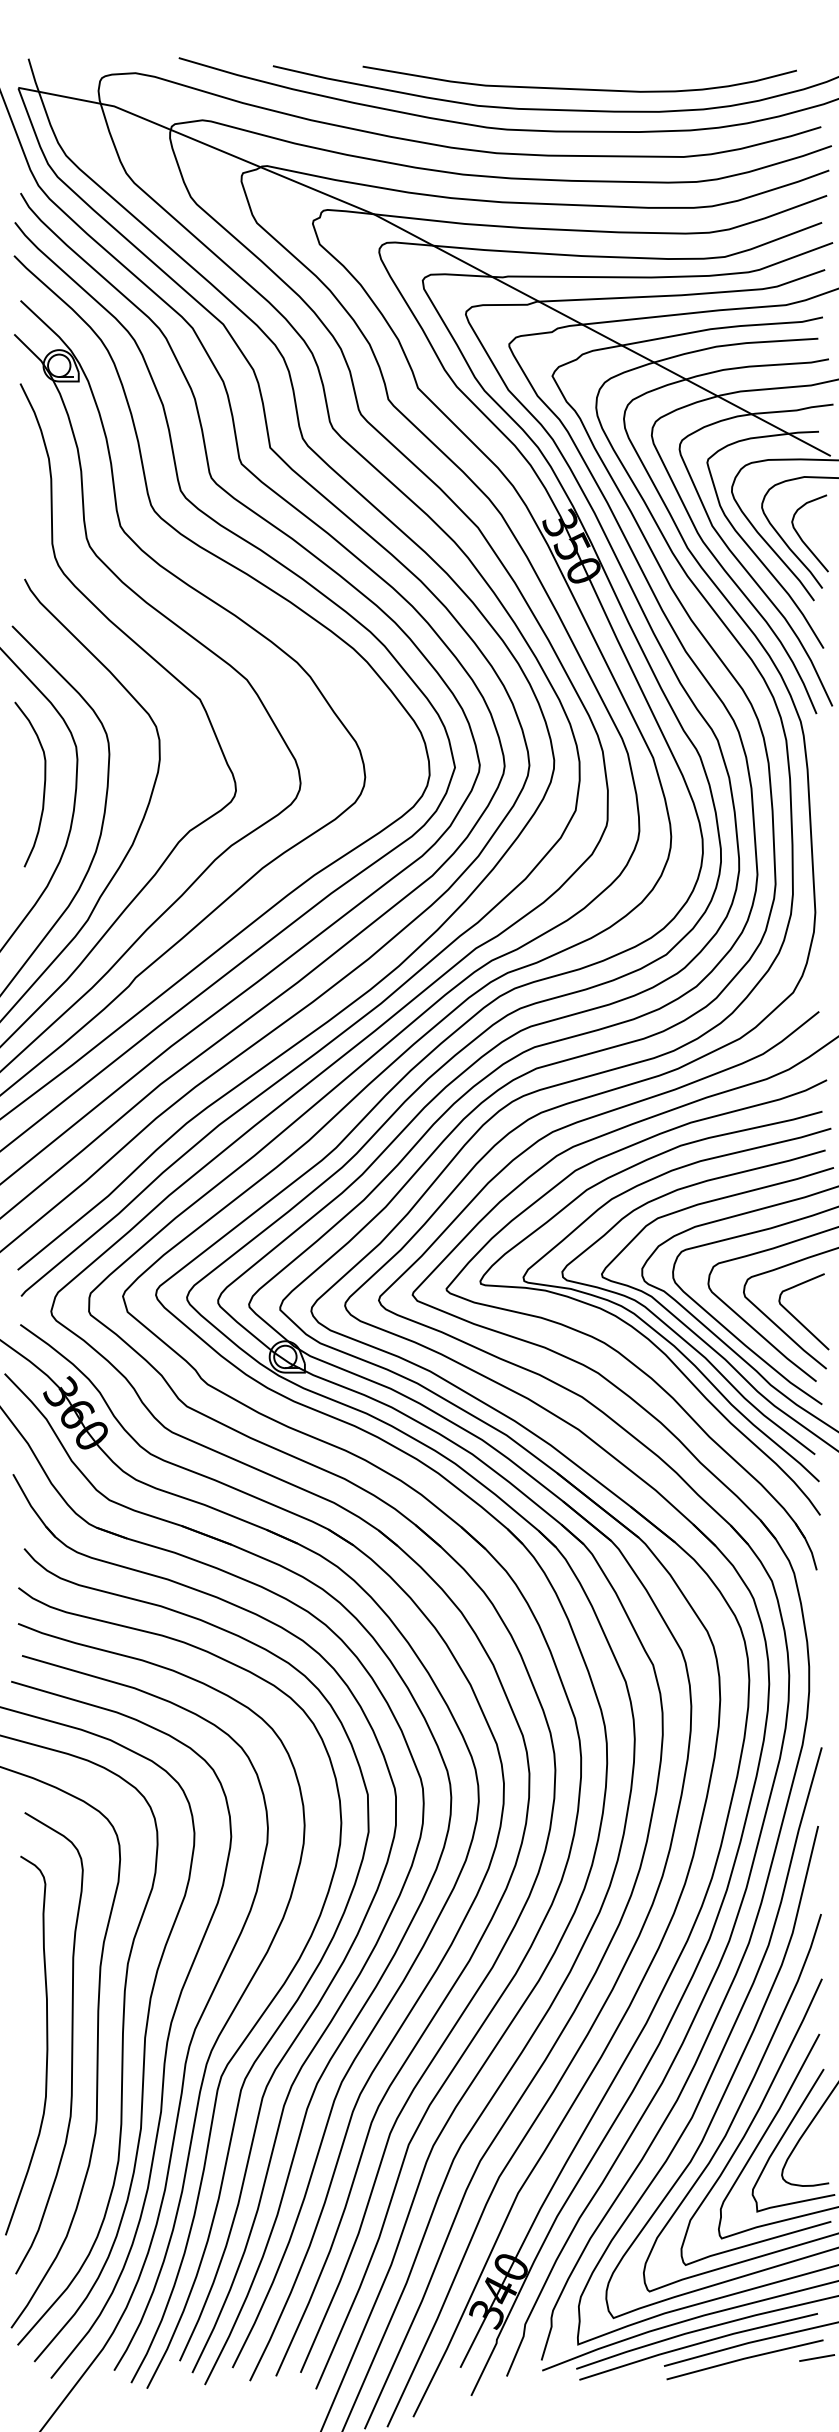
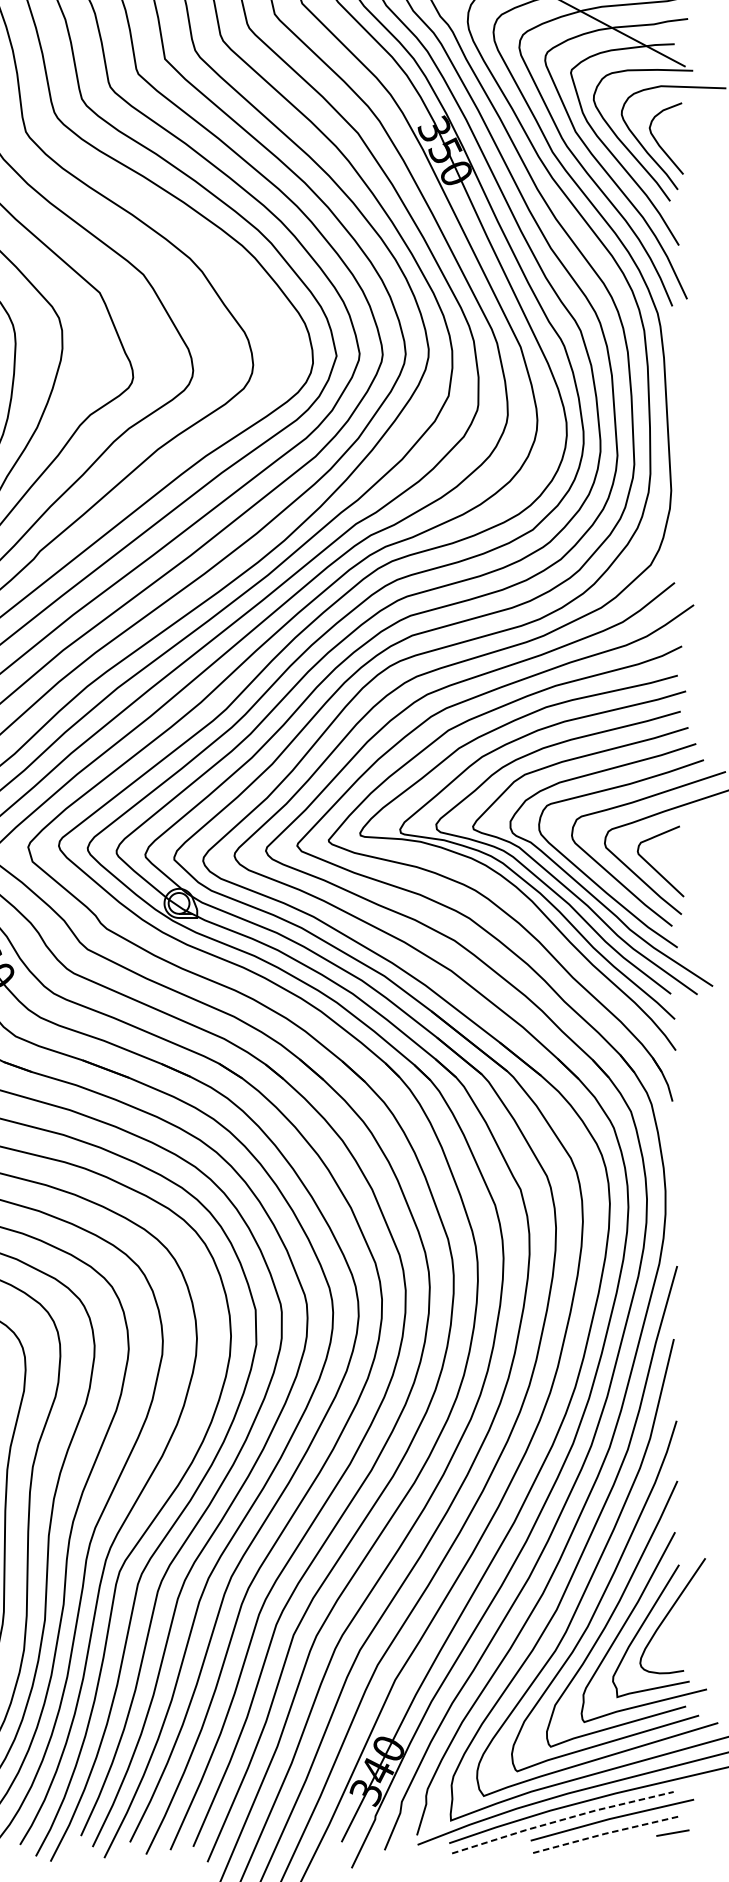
line: (698, 2343) -> (562, 1819), solid -> dashed
line: (744, 2358) -> (605, 1833), solid -> dashed

